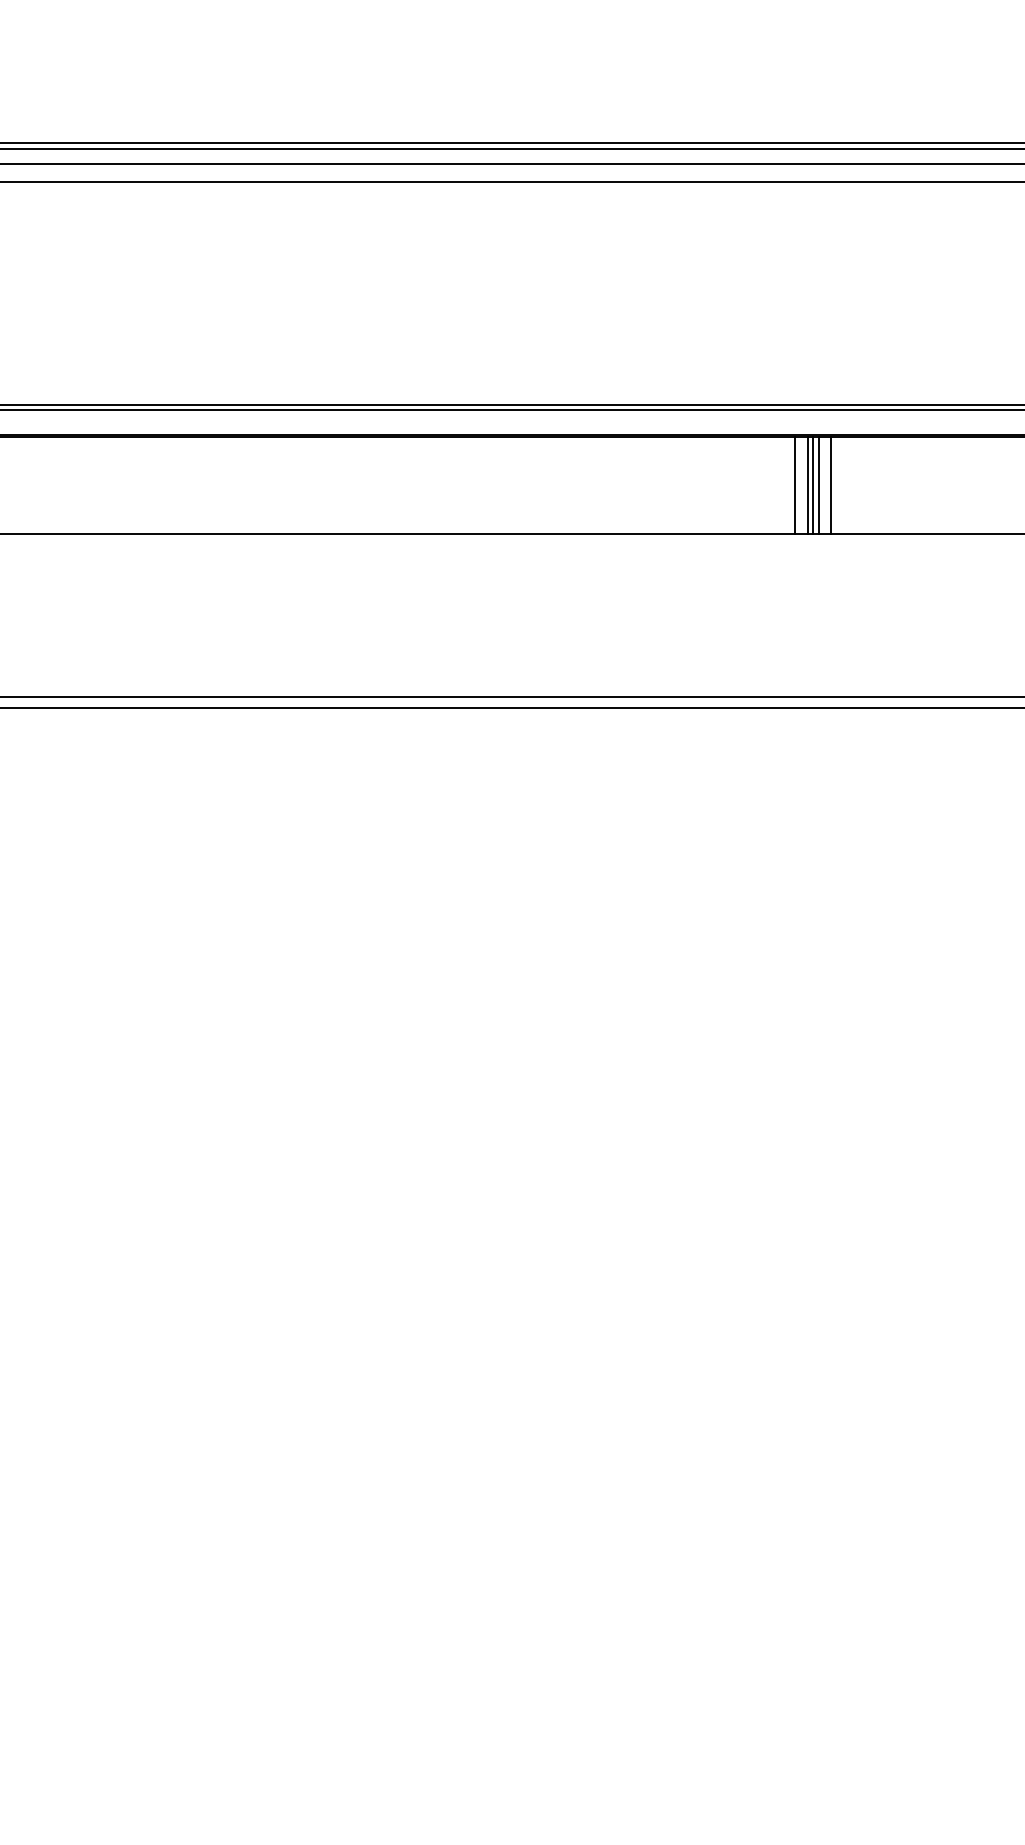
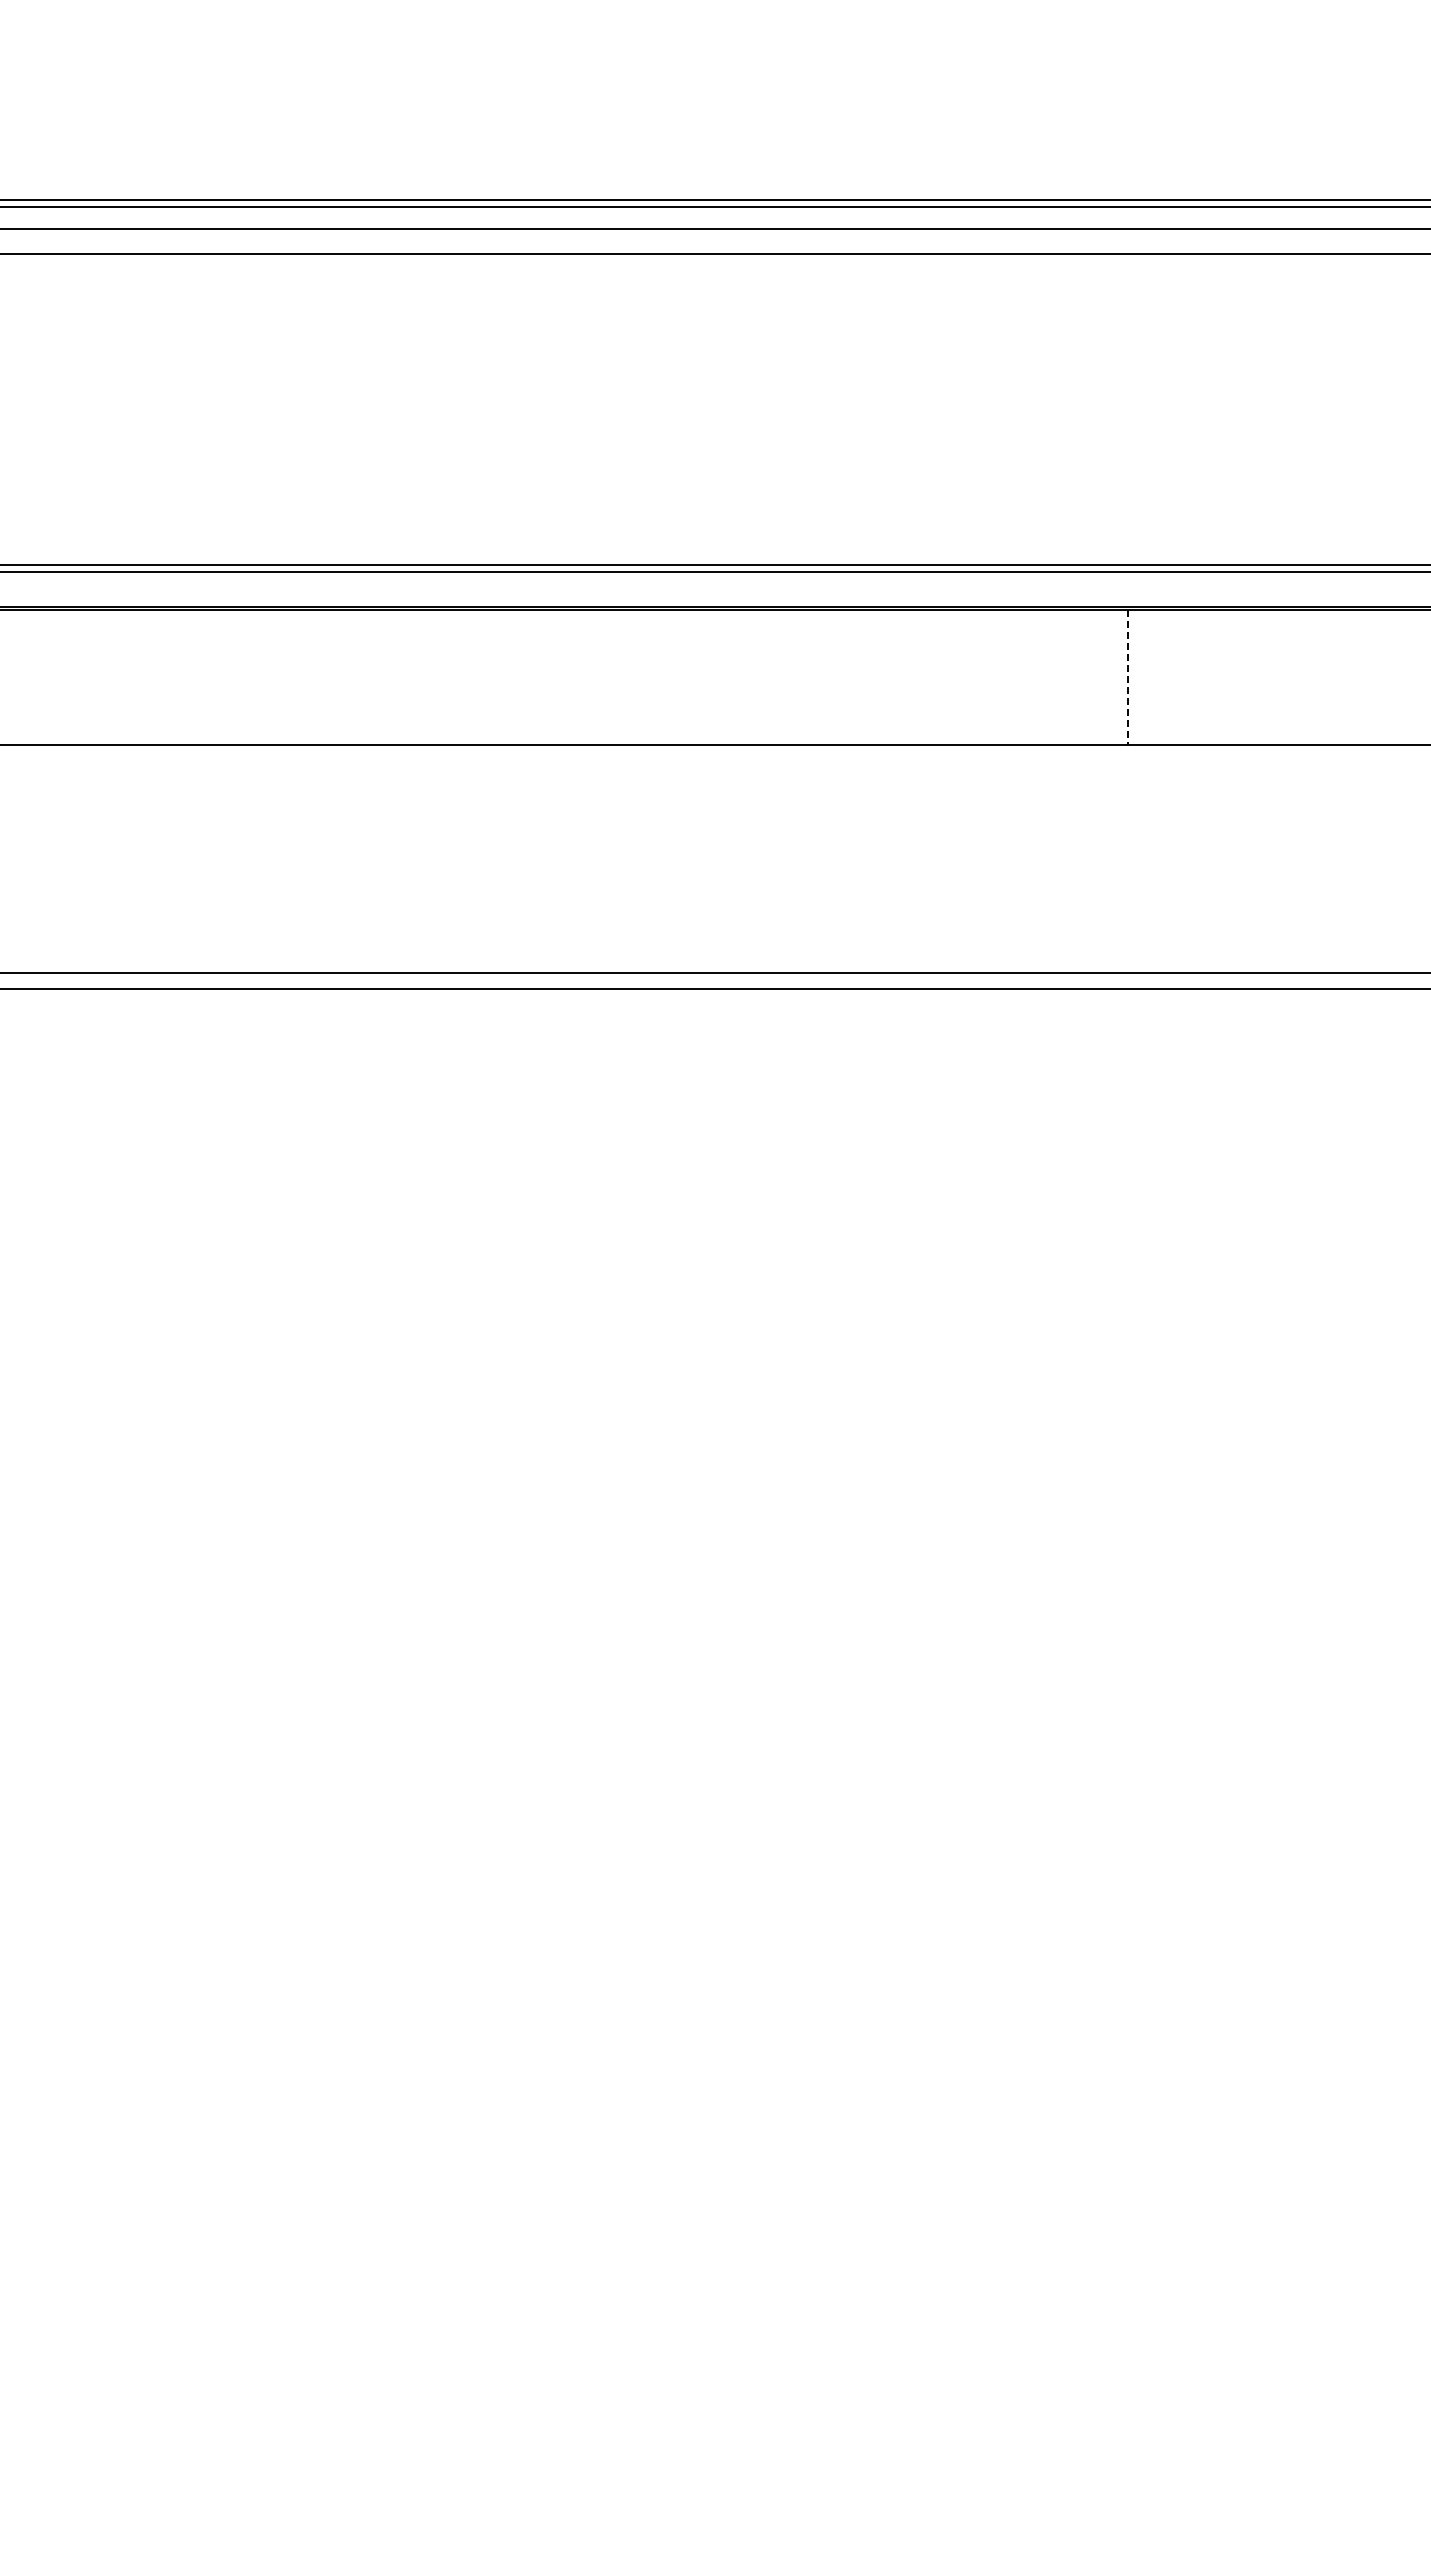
line: (795, 485) -> (1110, 677), removed
line: (813, 485) -> (1135, 677), removed
line: (818, 485) -> (1142, 677), removed
line: (831, 485) -> (1160, 677), removed
line: (807, 486) -> (1127, 678), solid -> dashed

